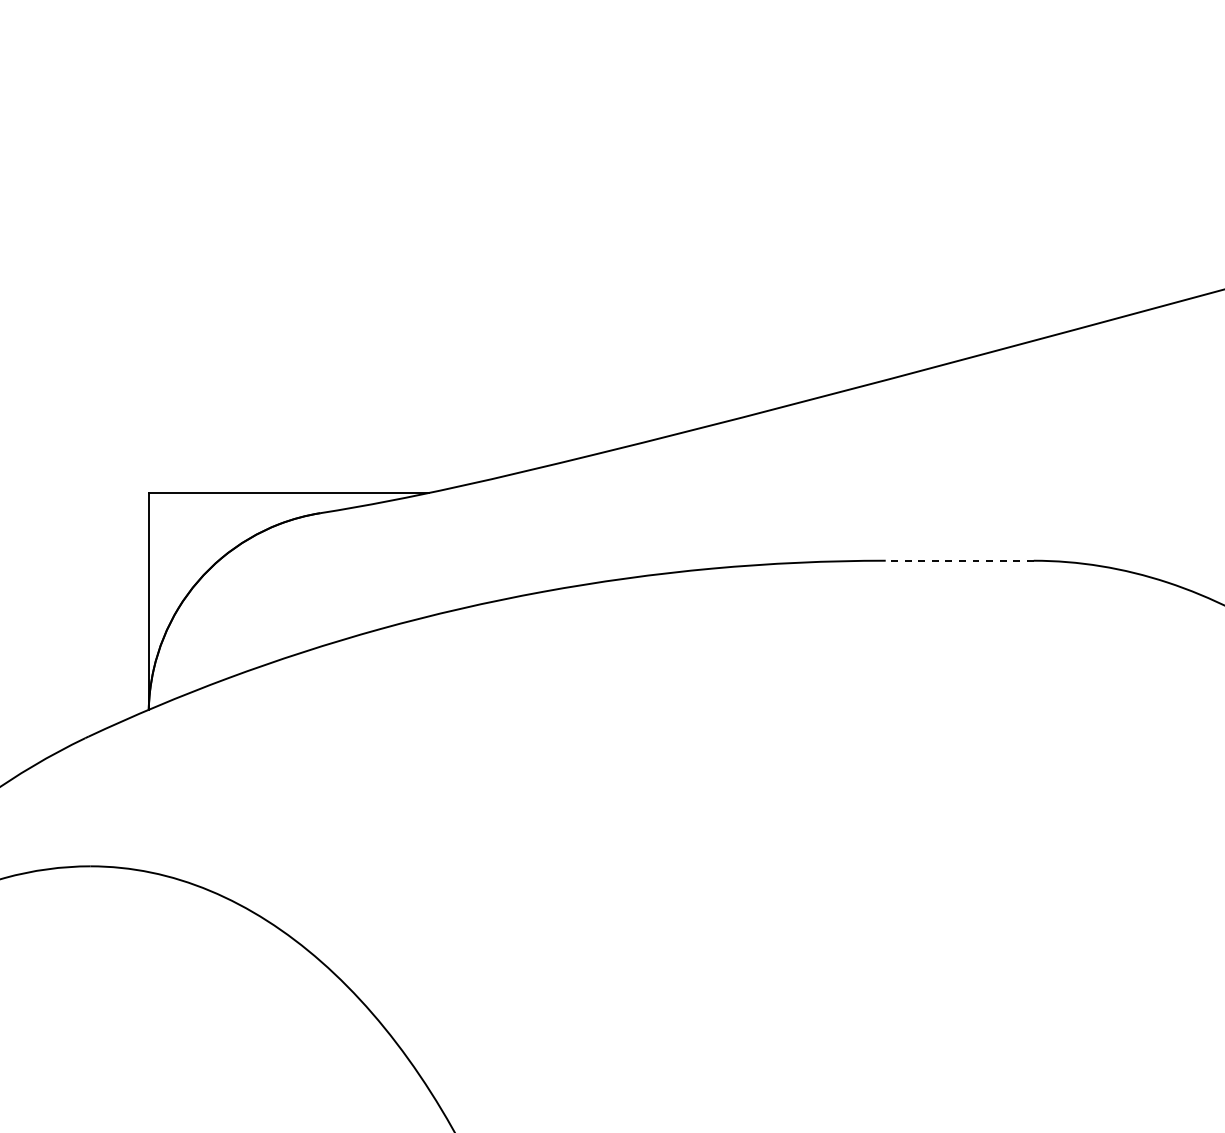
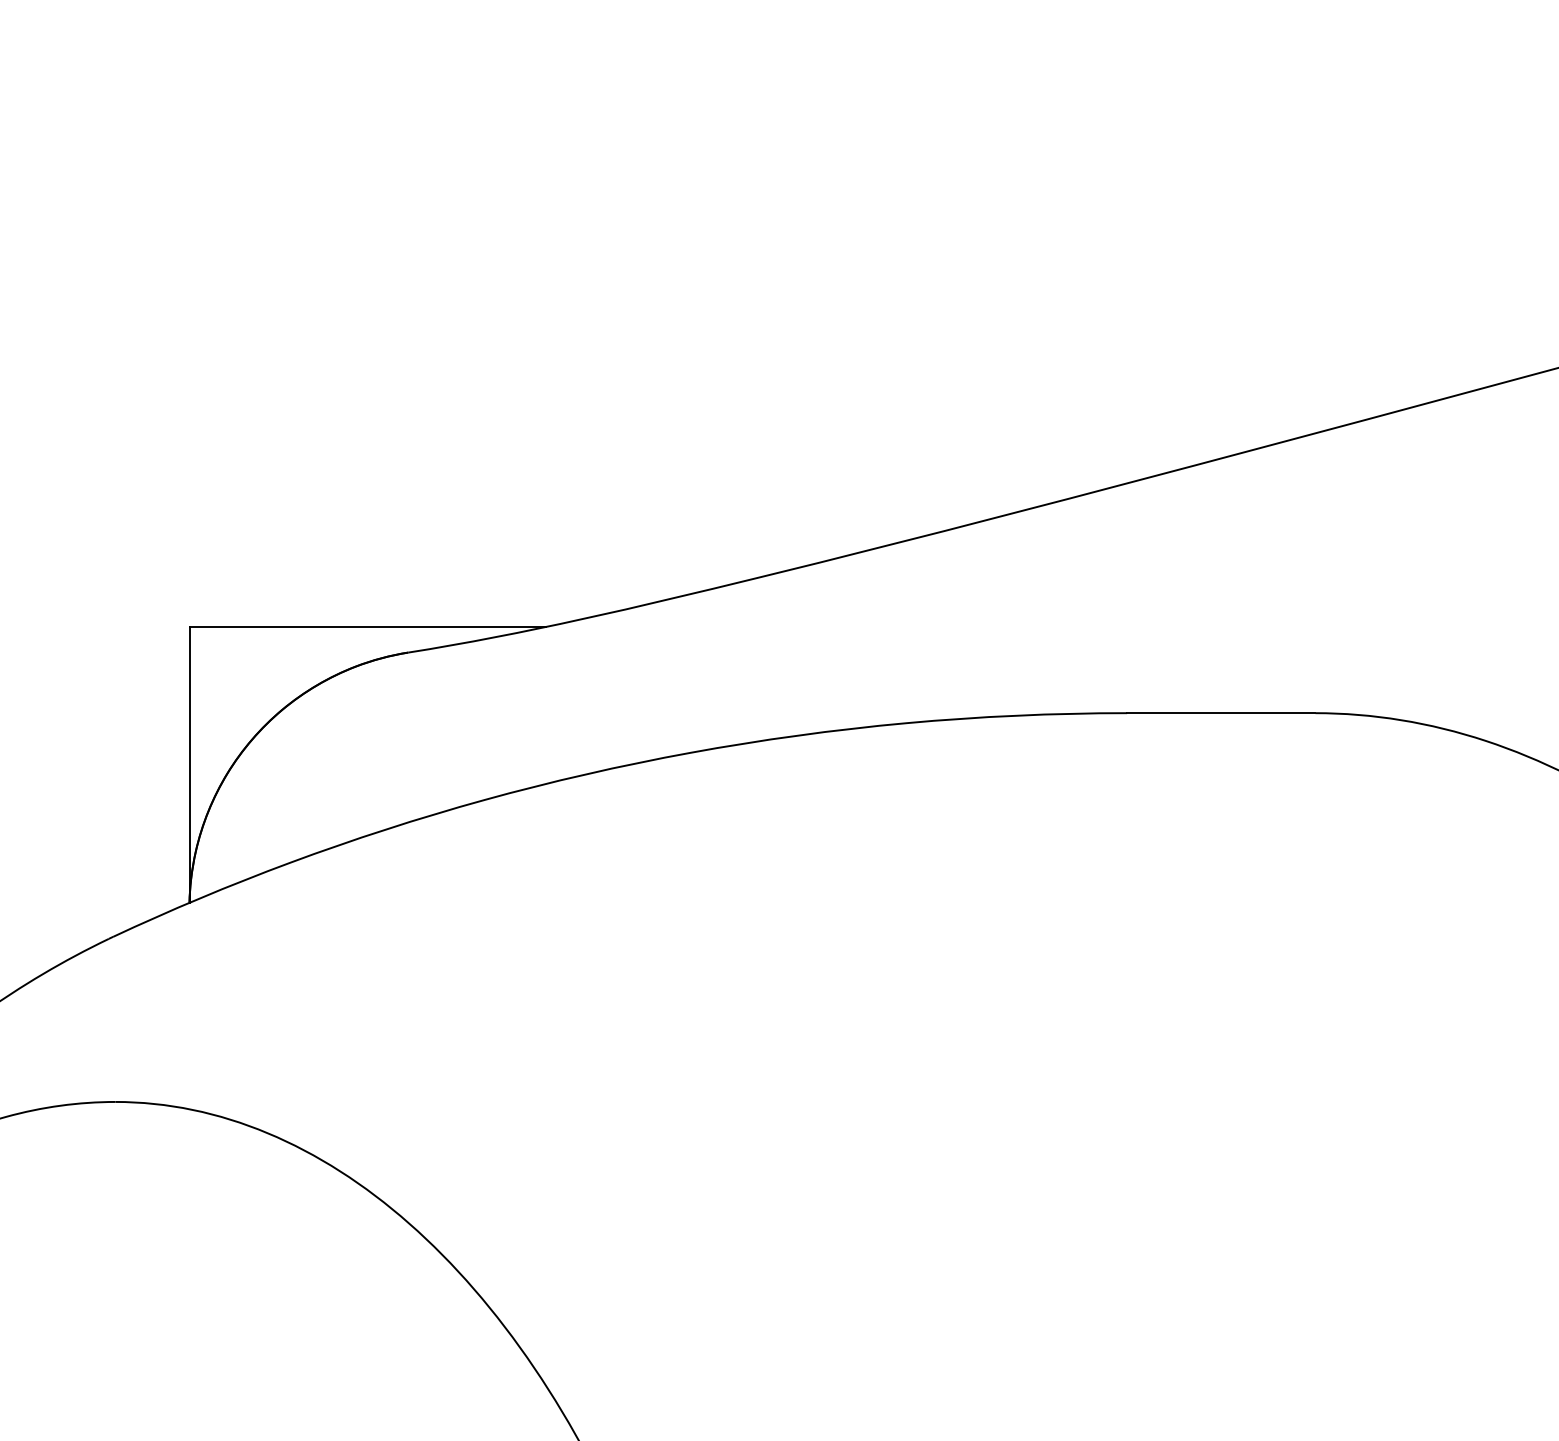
line: (959, 560) -> (1220, 713), dashed -> solid

